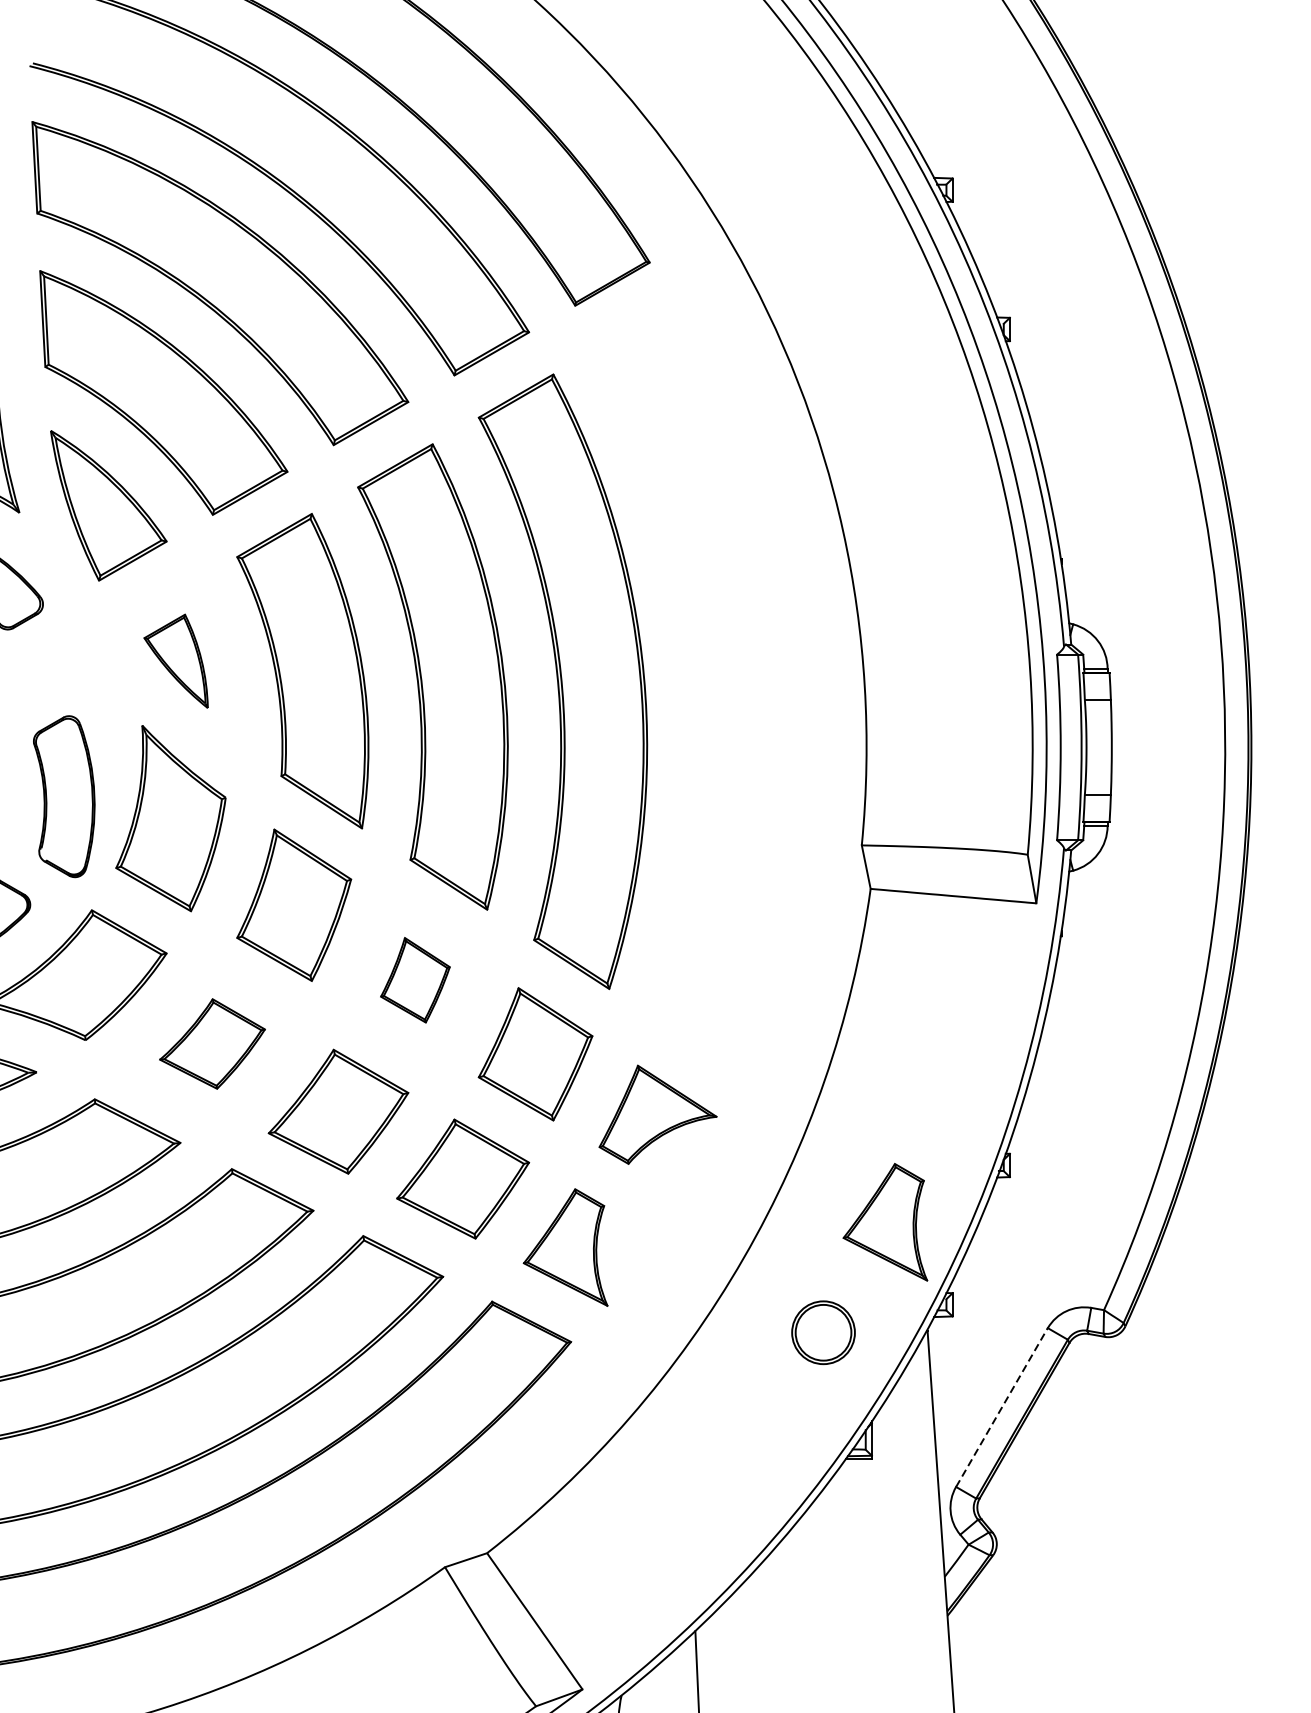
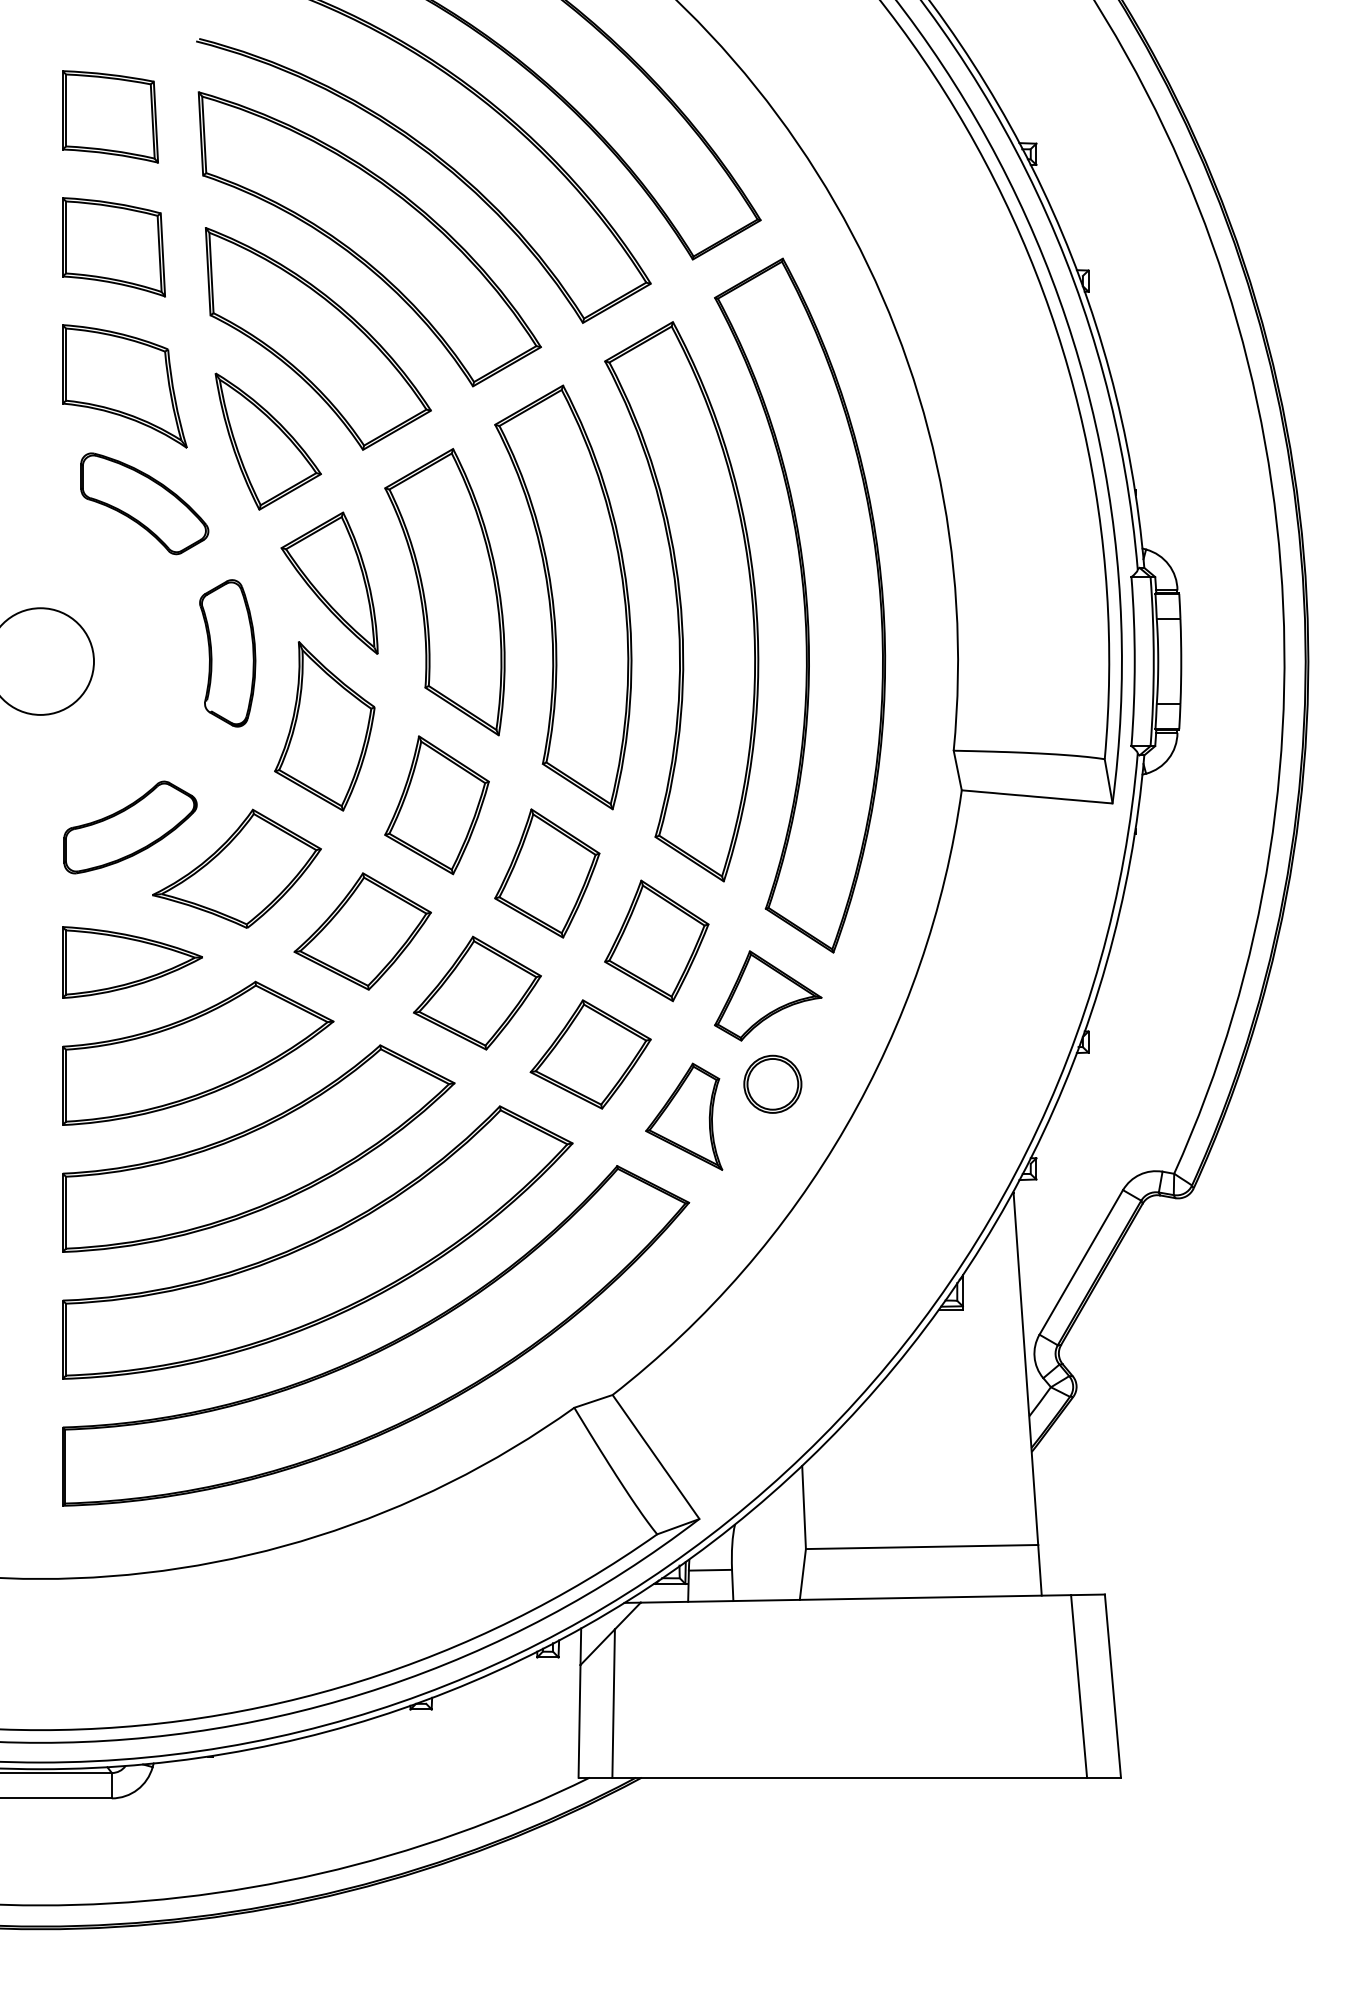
part: (176, 660) -> (329, 582), size x1.67
part: (693, 685) -> (800, 605), added
part: (64, 796) -> (227, 653), moved
part: (415, 980) -> (547, 873), size x1.67
part: (212, 1043) -> (362, 931), size x1.43
part: (885, 1221) -> (975, 1093), removed
part: (823, 1331) -> (772, 1083), moved
line: (1002, 1406) -> (1081, 1261), dashed -> solid

